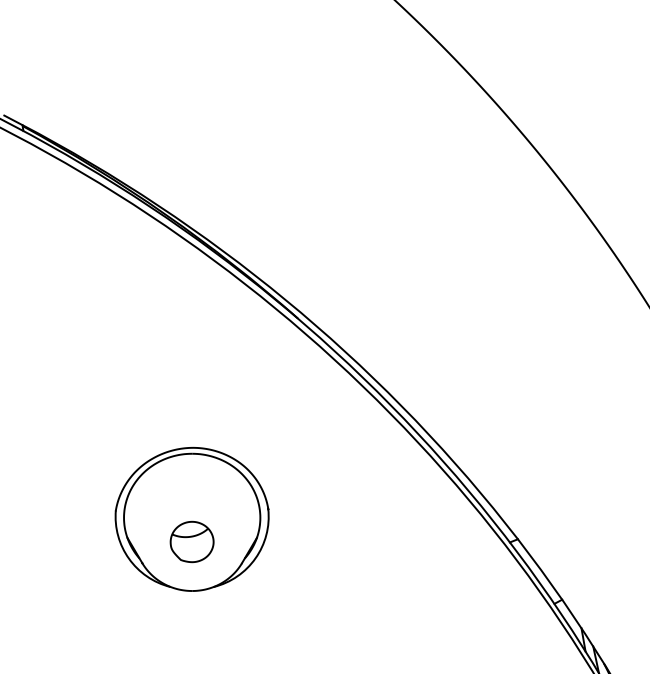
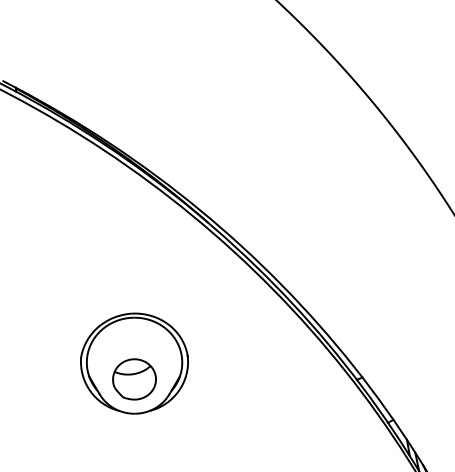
part: (192, 542) -> (134, 379), size x1.43

